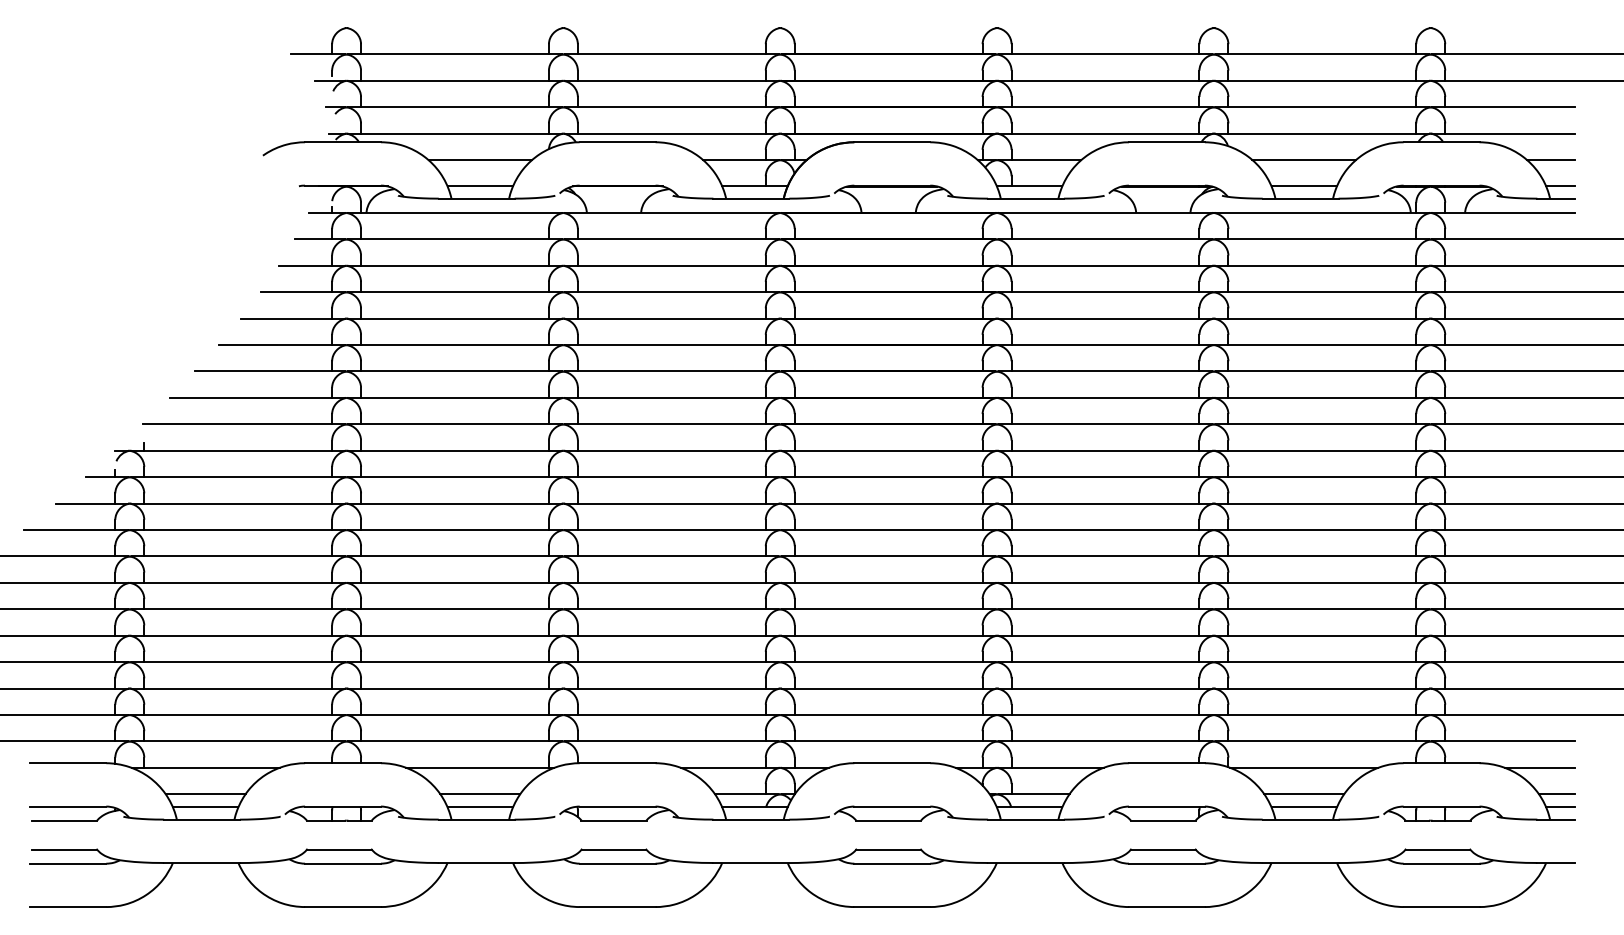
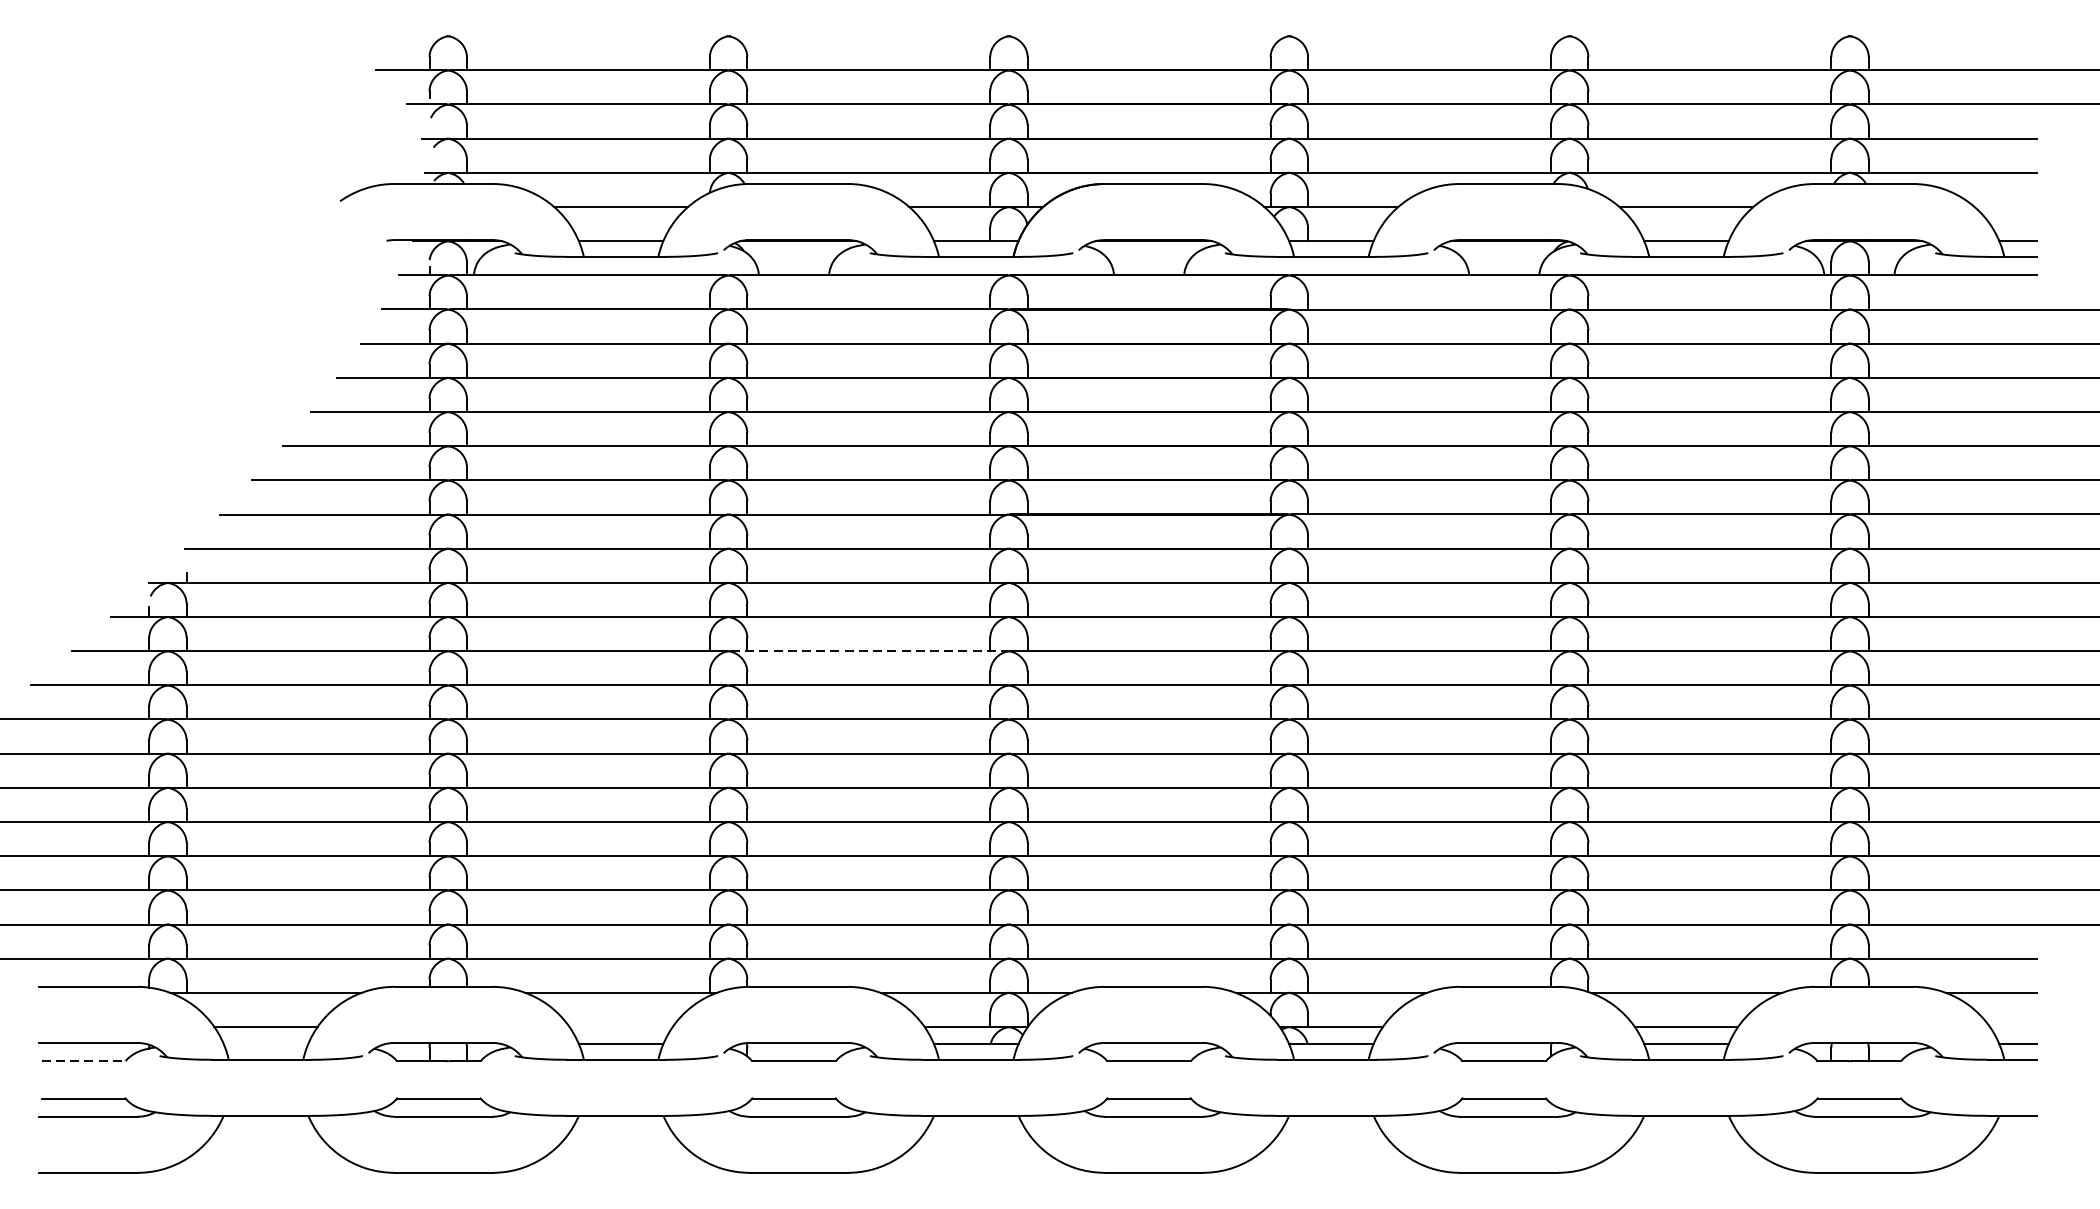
line: (1551, 160) -> (2006, 207), removed
line: (671, 503) -> (868, 651), solid -> dashed
line: (480, 794) -> (621, 1027), removed
line: (1556, 794) -> (2012, 1027), removed
line: (205, 807) -> (265, 1044), removed
line: (64, 820) -> (83, 1060), solid -> dashed

